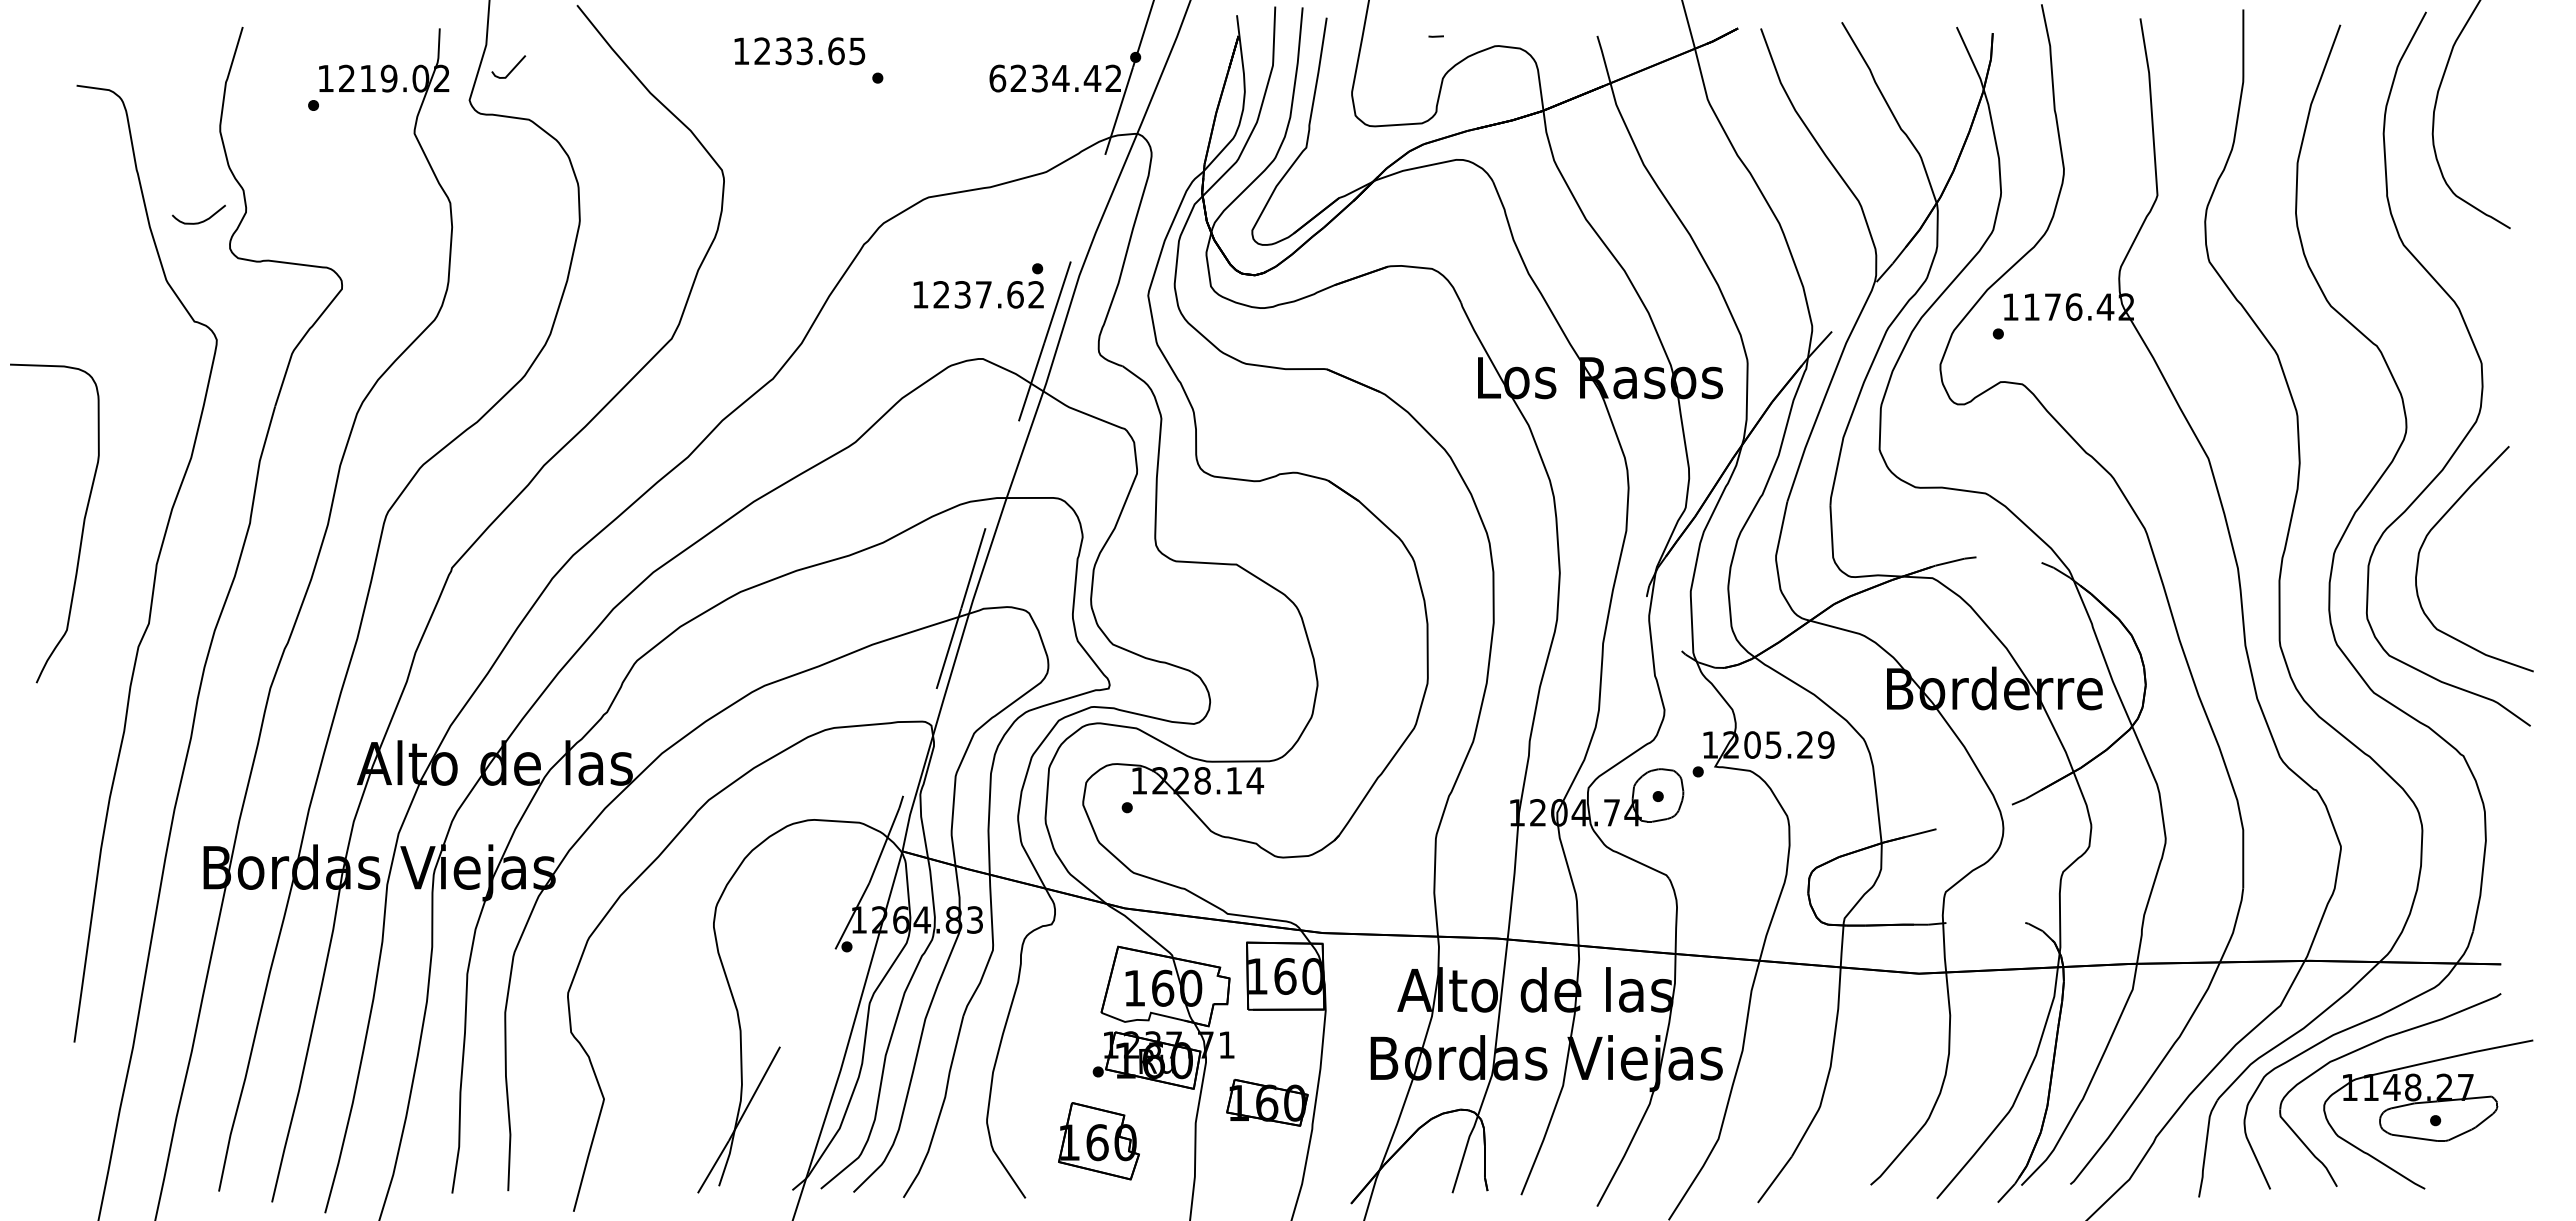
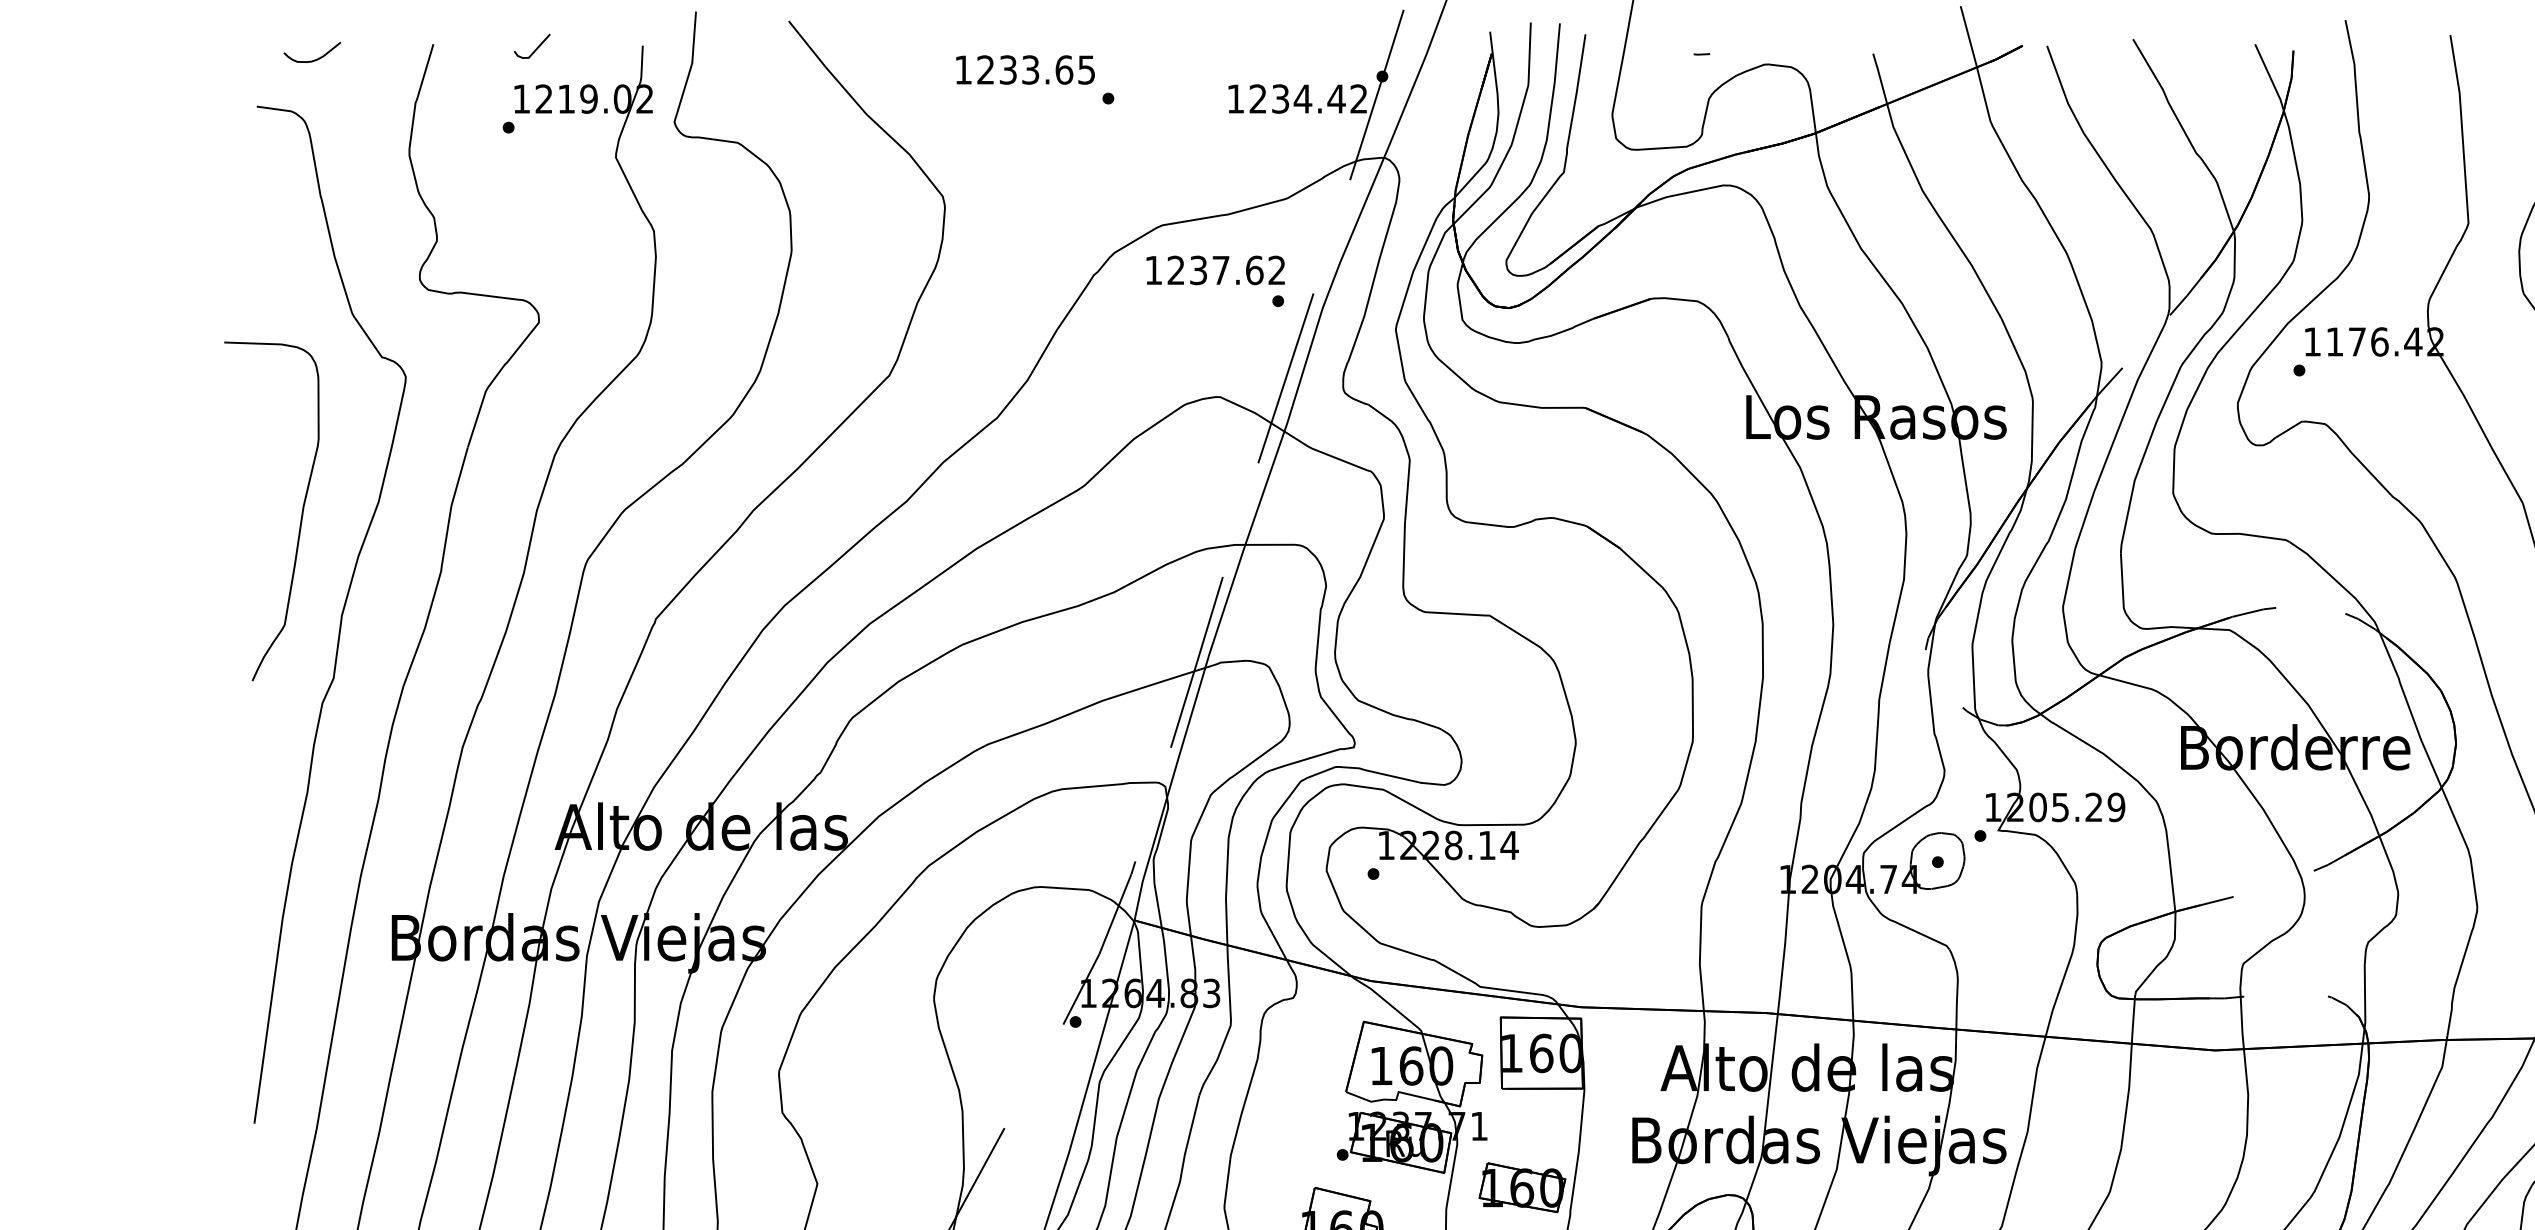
line: (511, 69) -> (535, 49), moved
text: (997, 78) -> (1235, 98), 6234.42 -> 1234.42
curve: (202, 220) -> (316, 58), moved
text: (978, 294) -> (1215, 270), moved
curve: (82, 524) -> (301, 512), moved

